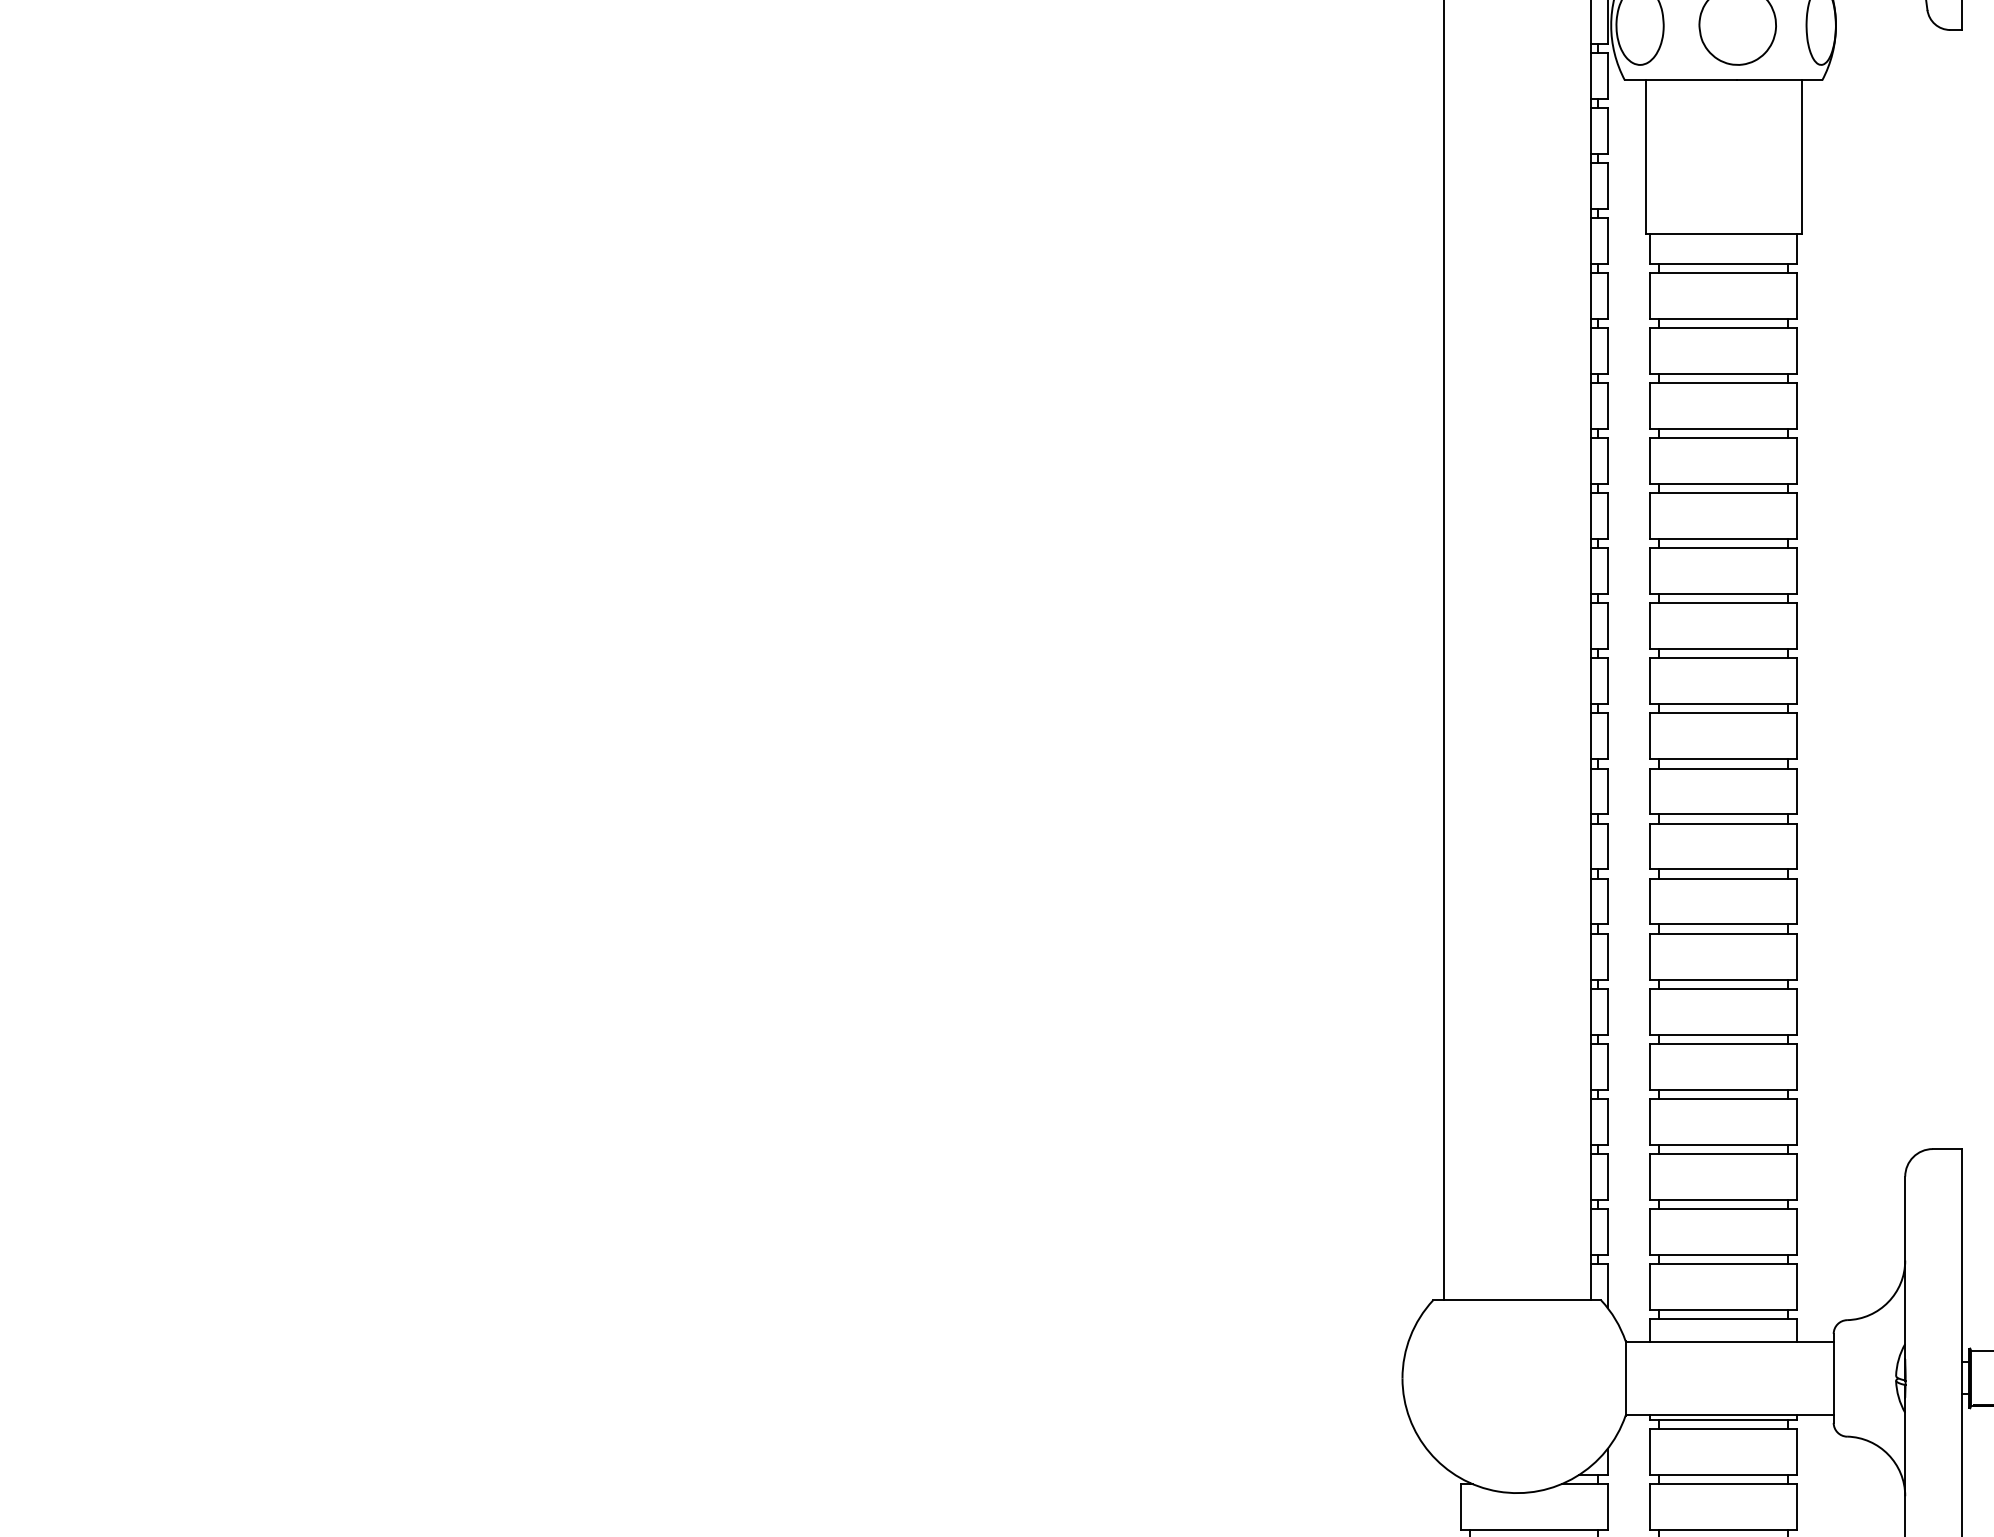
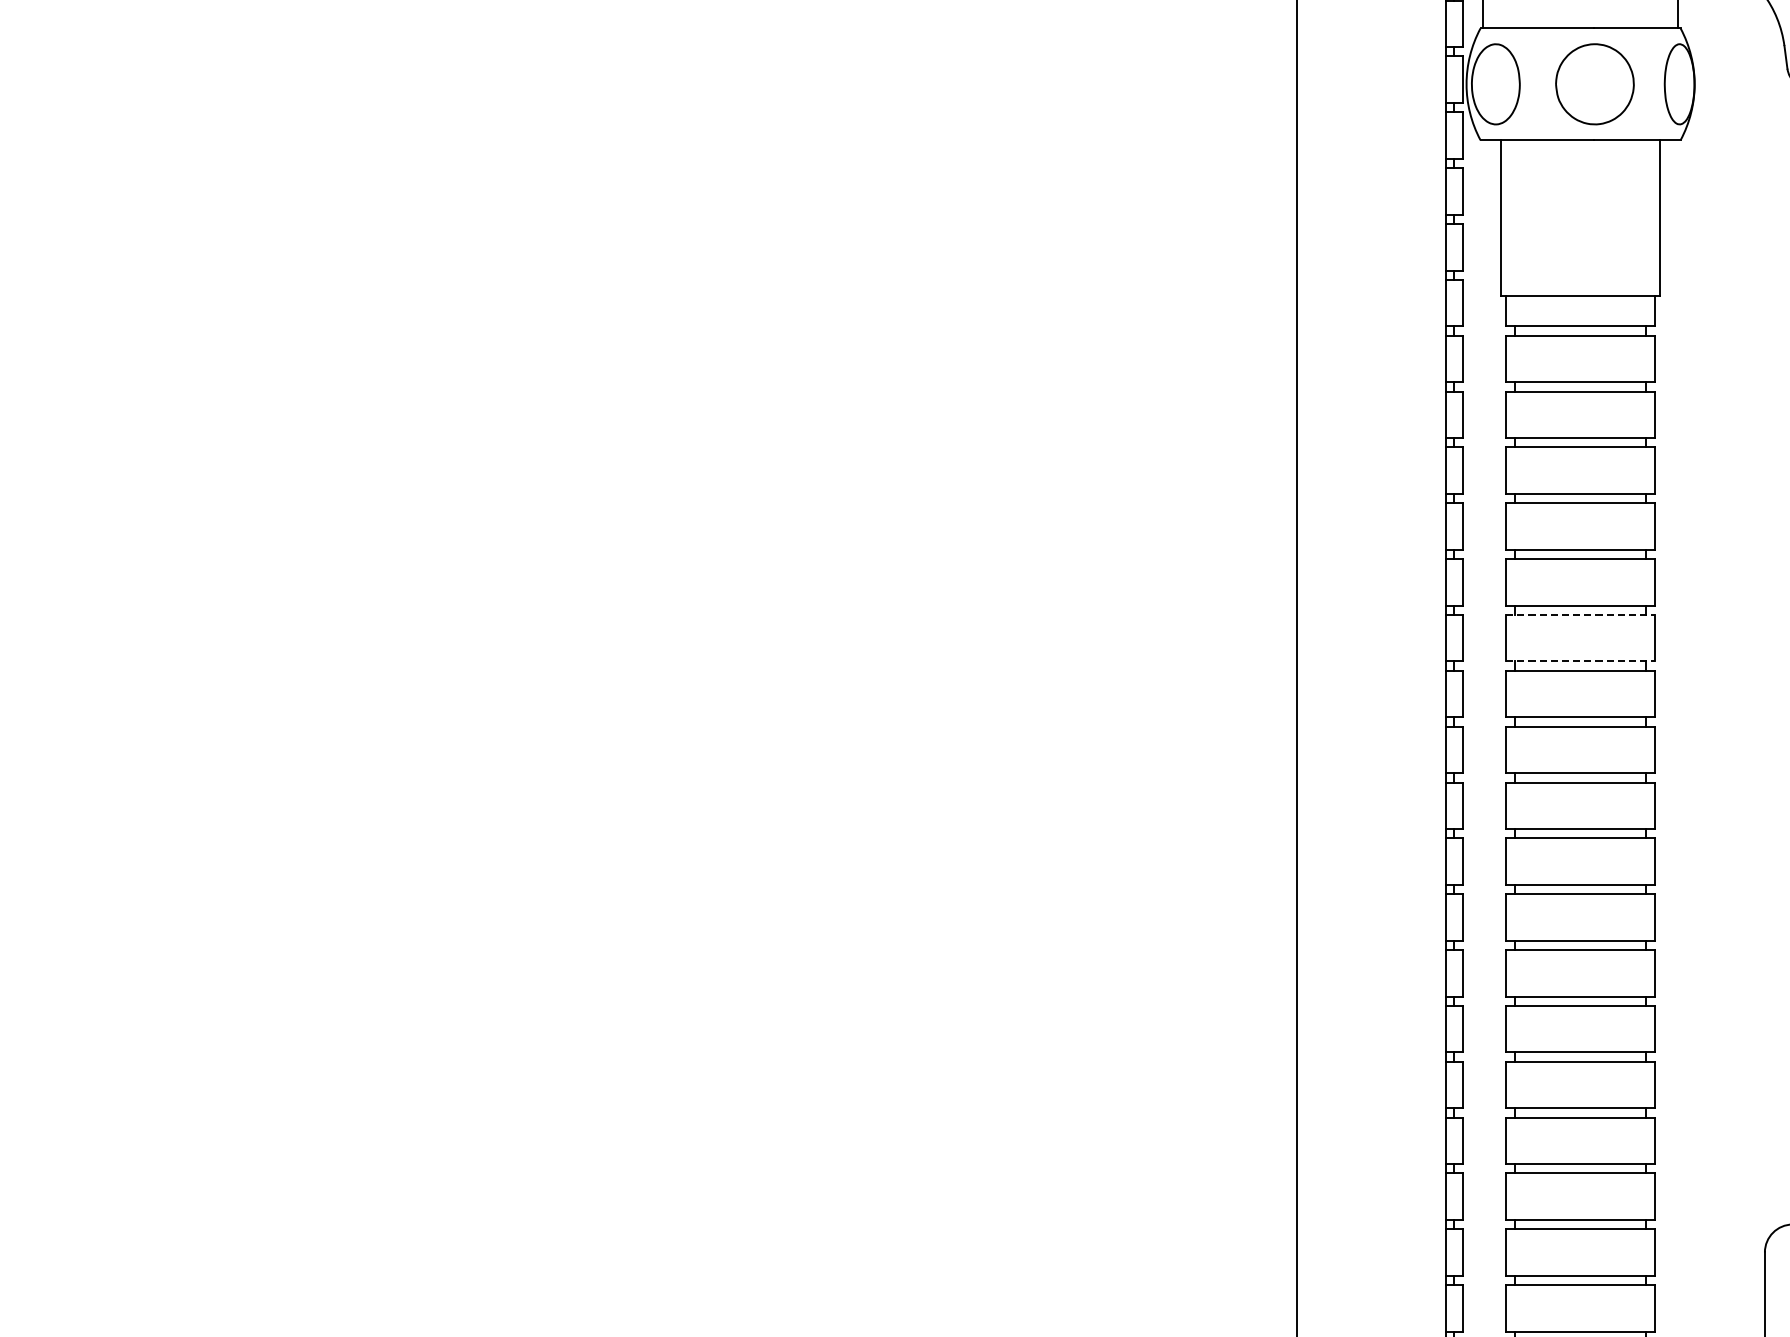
line: (1724, 548) -> (1581, 615), solid -> dashed
line: (1724, 594) -> (1581, 661), solid -> dashed

